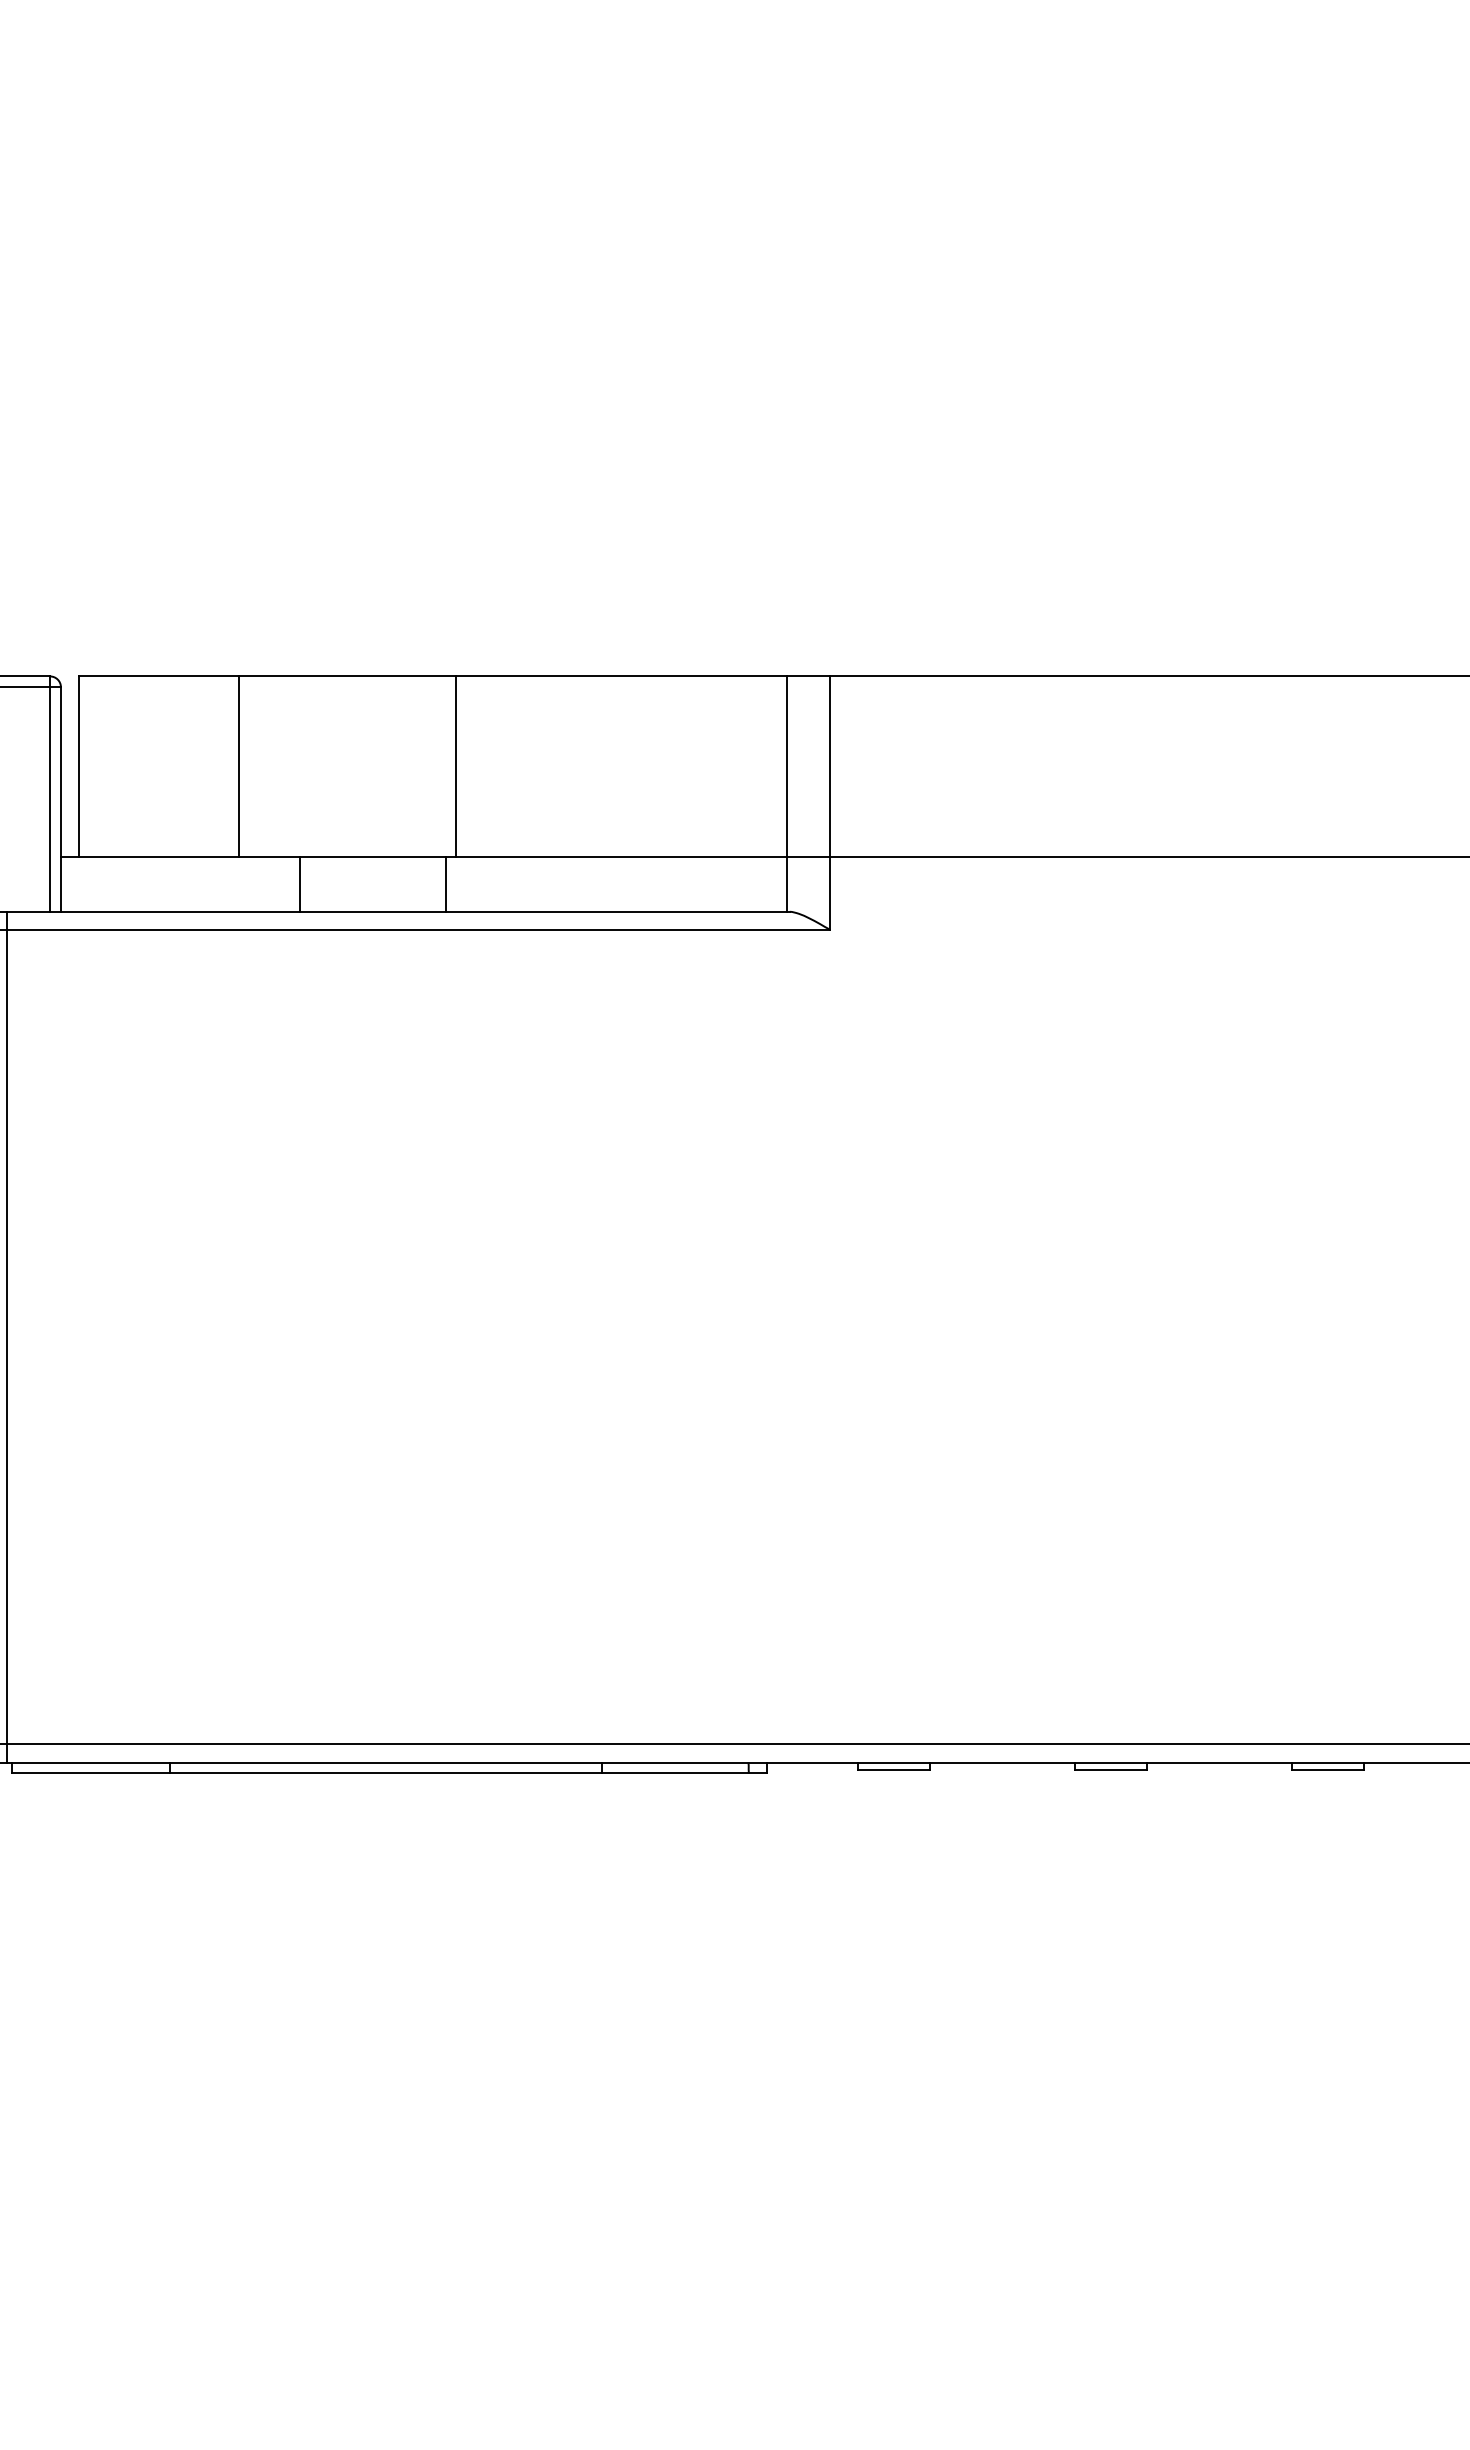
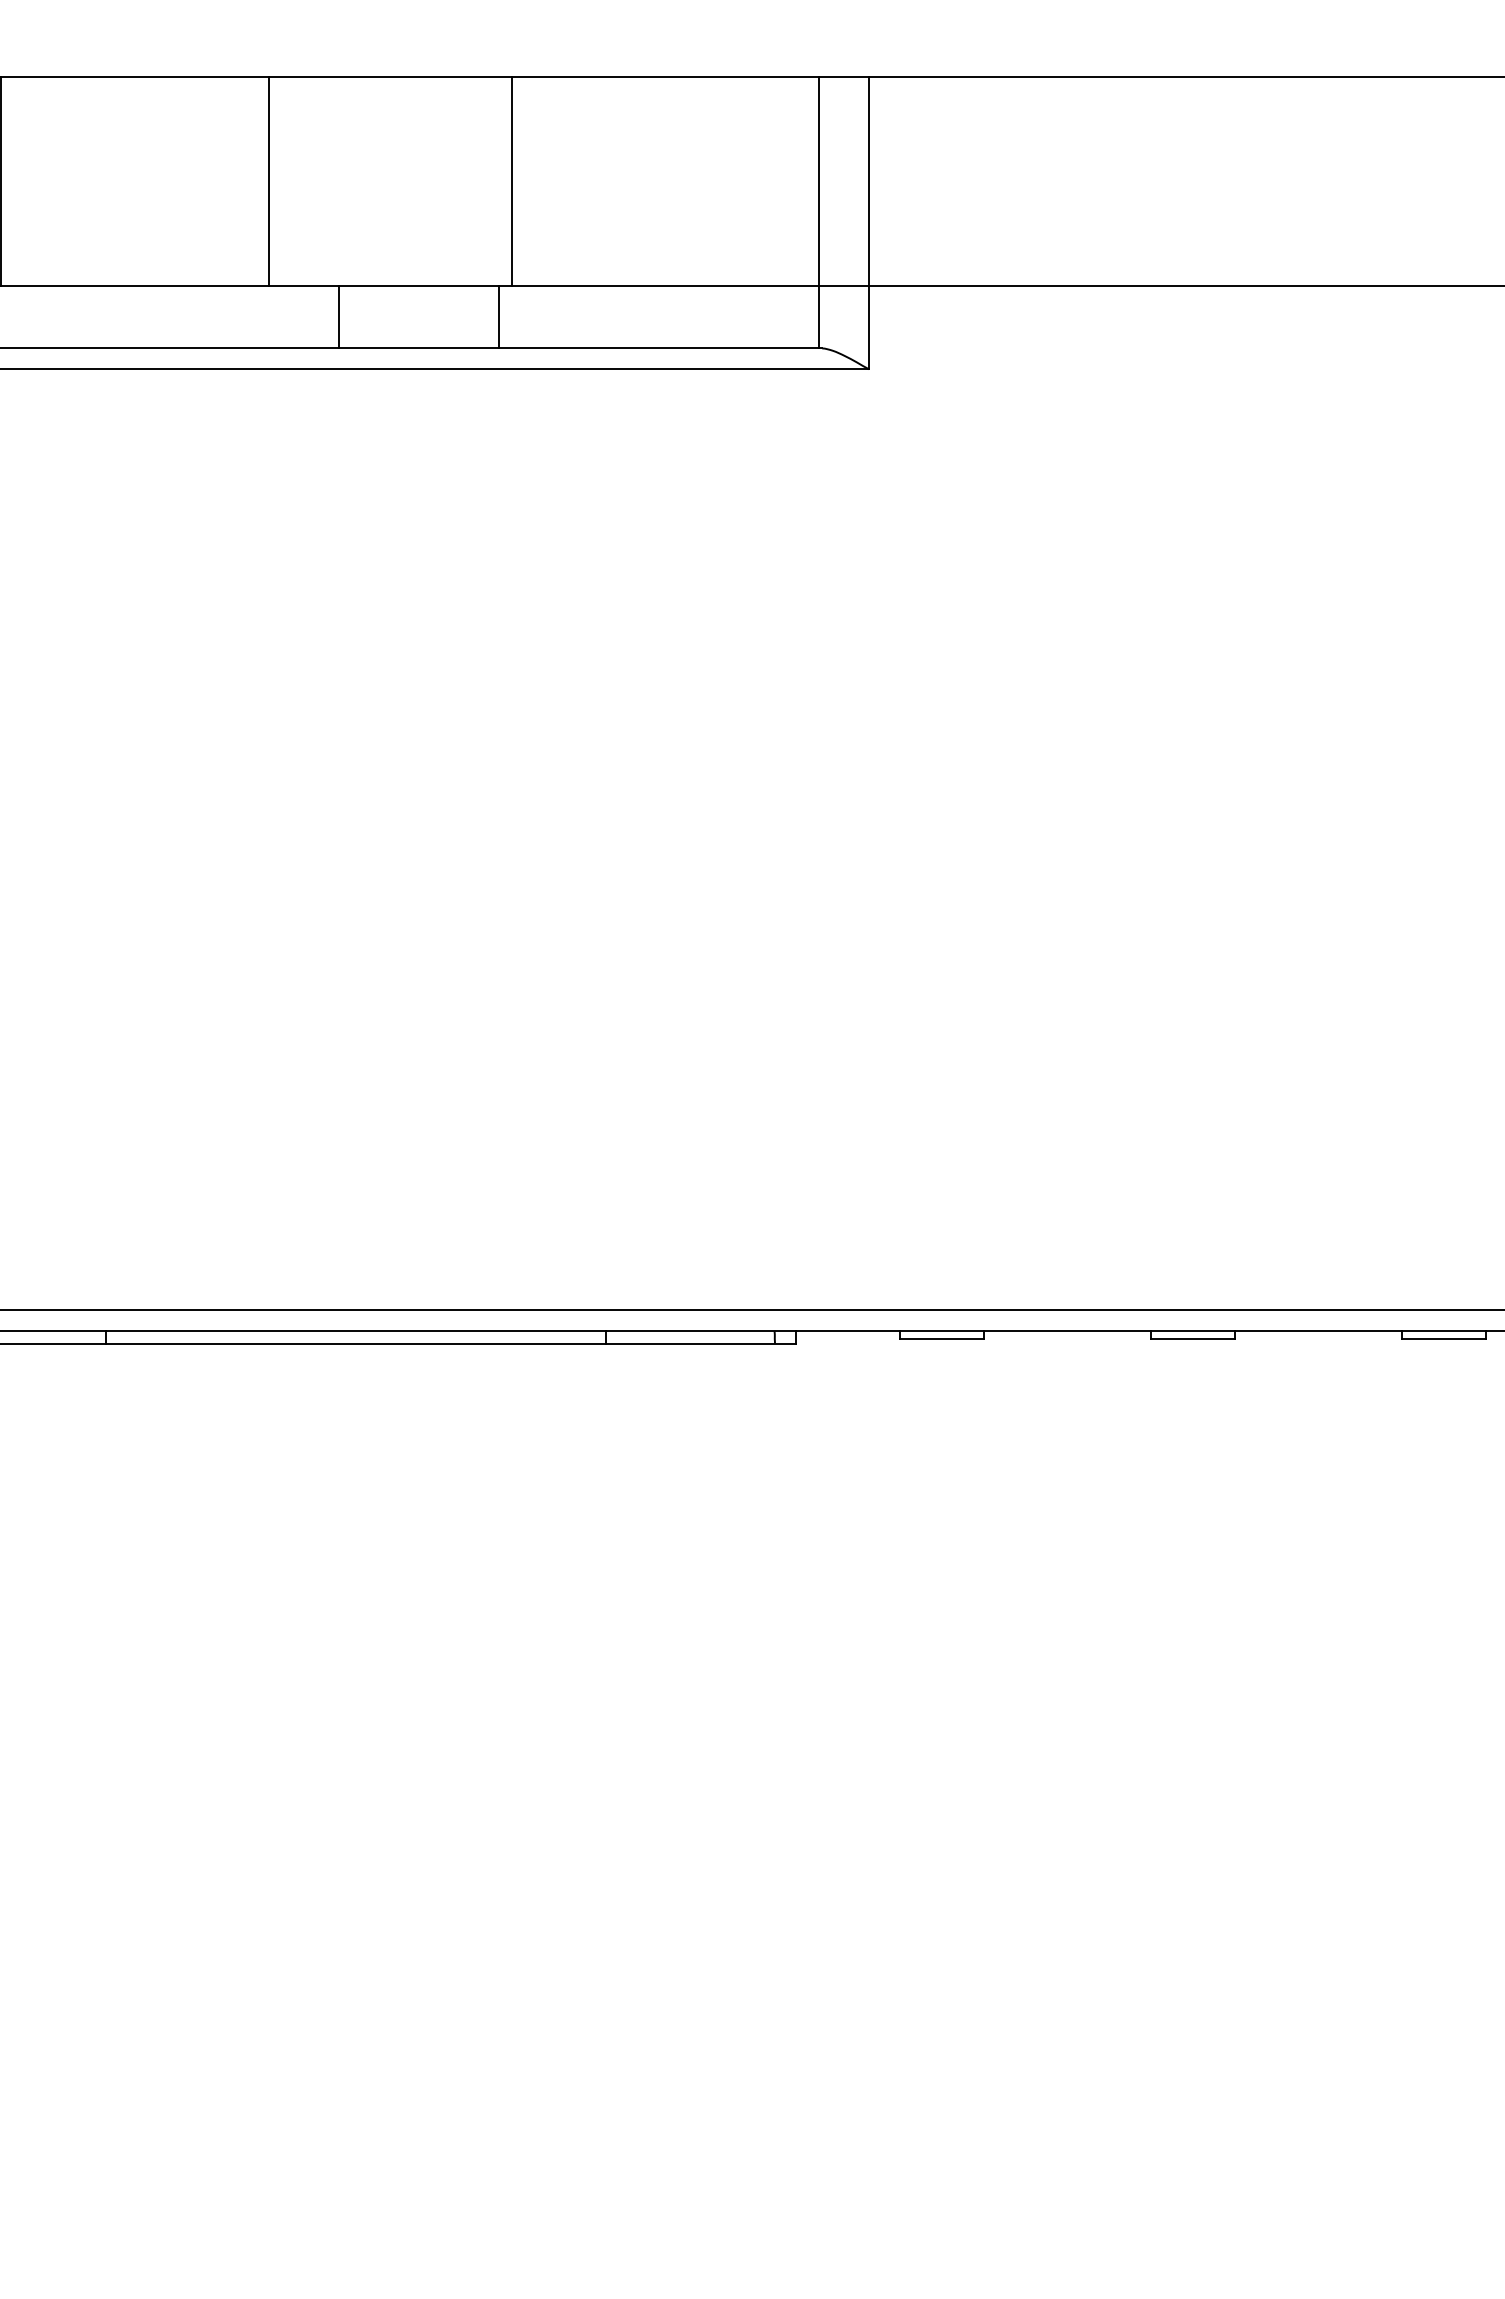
line: (239, 766) -> (268, 180), moved
line: (455, 766) -> (512, 180), moved
line: (300, 884) -> (339, 316), moved
line: (445, 884) -> (498, 316), moved

